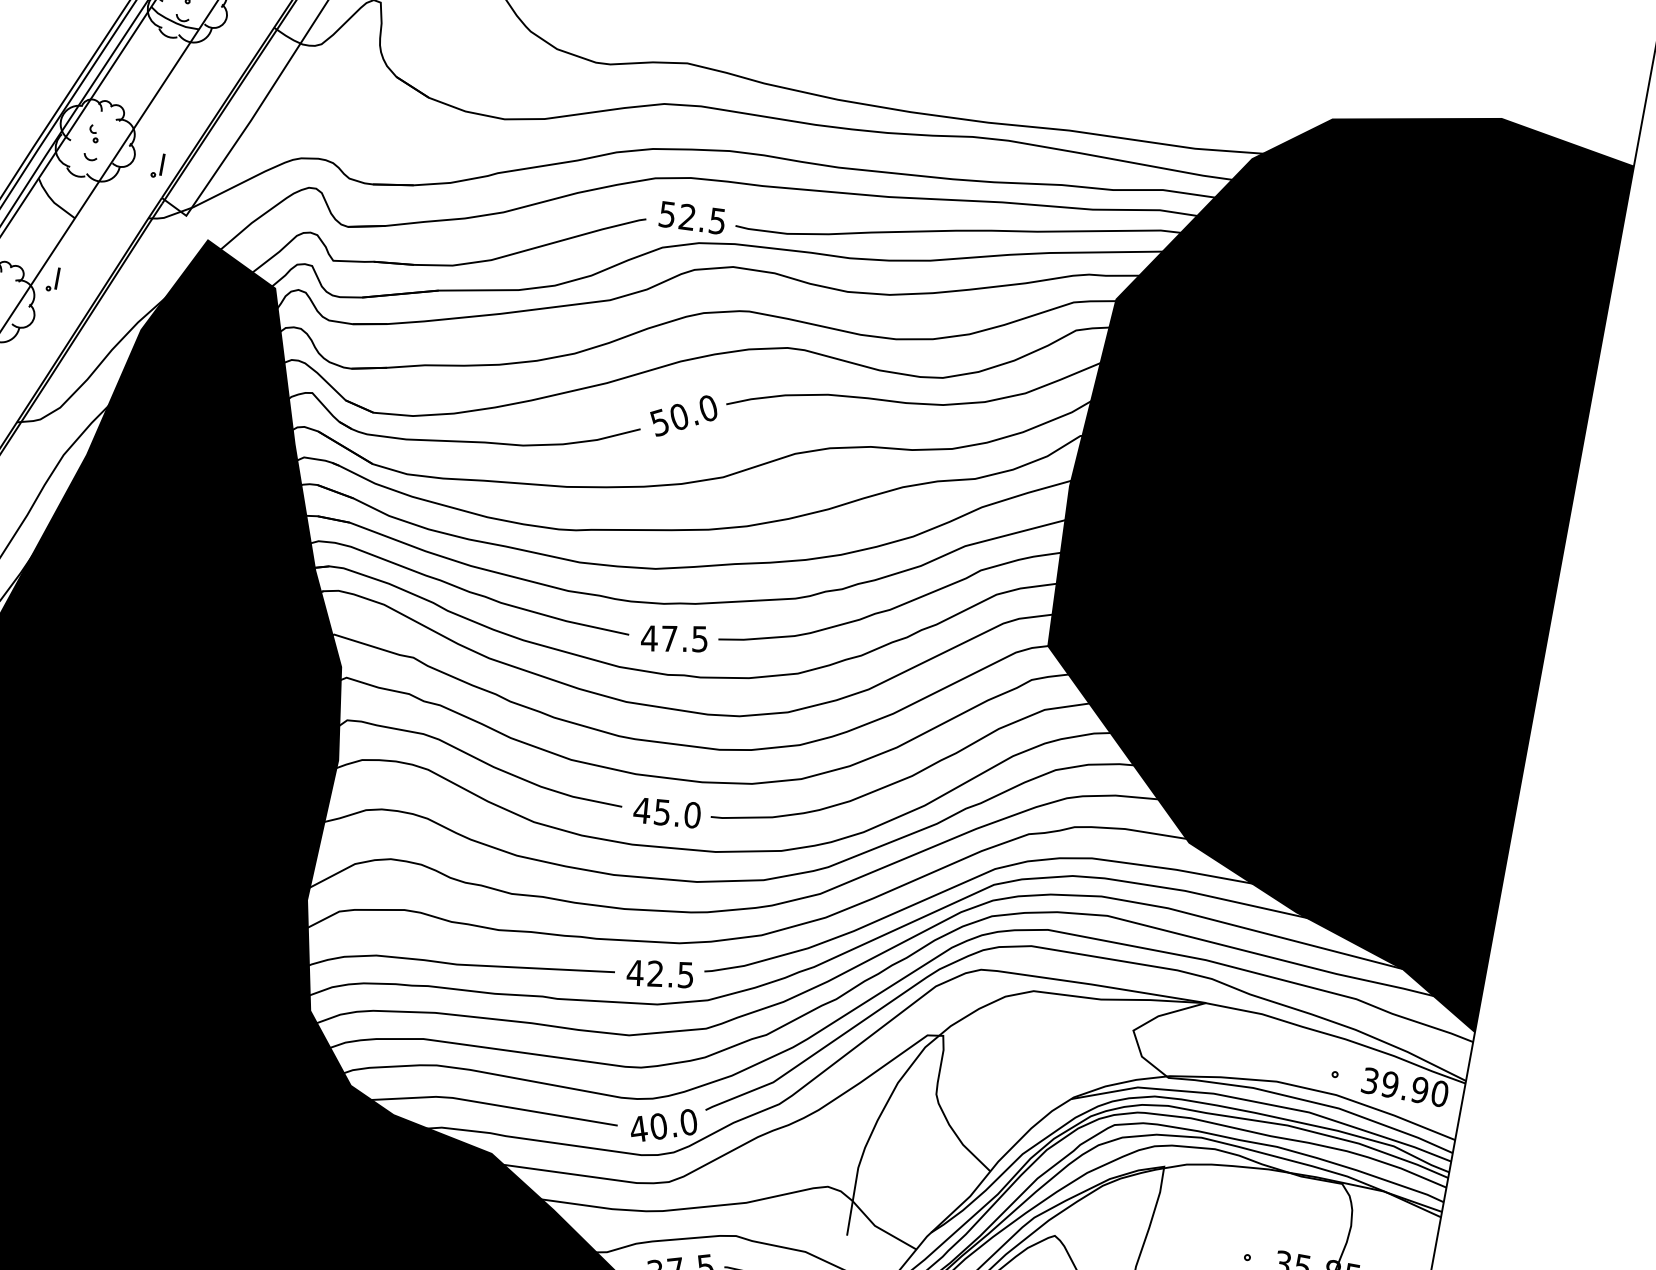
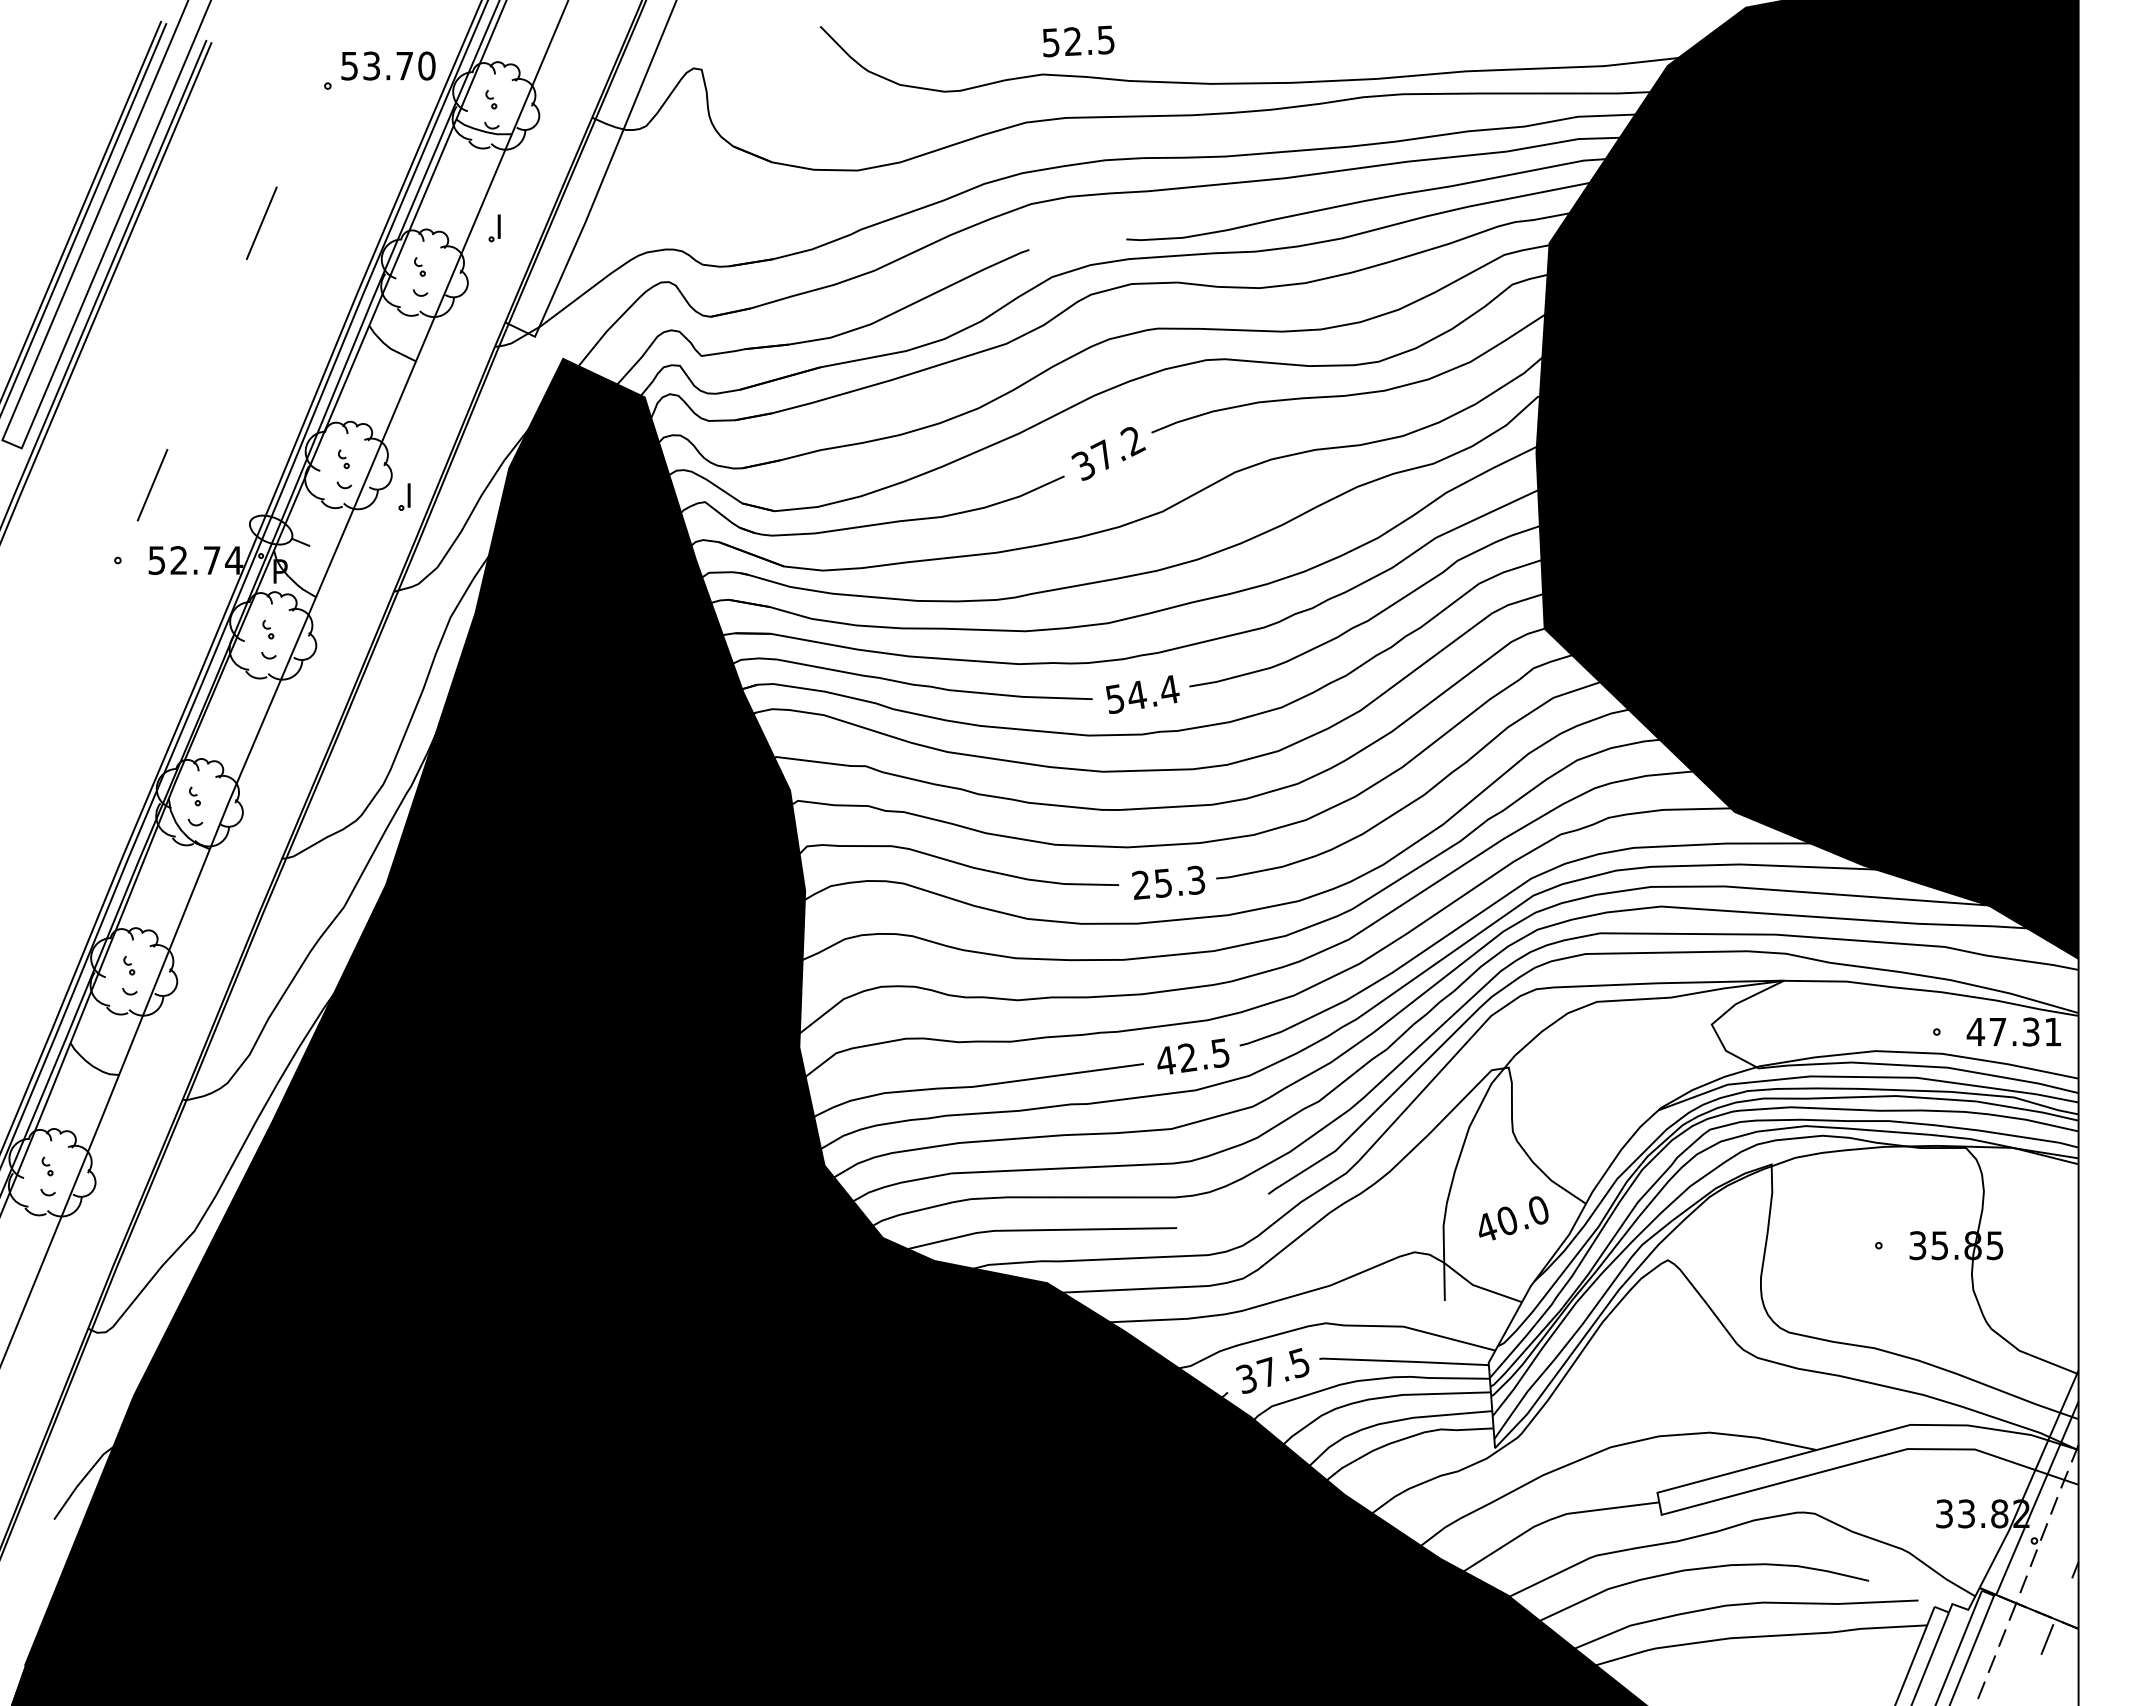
part: (157, 165) -> (494, 228), moved
text: (692, 218) -> (1078, 41), moved
part: (53, 278) -> (404, 496), moved
text: (684, 415) -> (1108, 453), 50.0 -> 37.2
text: (674, 638) -> (1142, 694), 47.5 -> 54.4
text: (667, 812) -> (1168, 882), 45.0 -> 25.3
text: (1404, 1086) -> (2013, 1031), 39.90 -> 47.31
text: (664, 1125) -> (1513, 1218), moved

